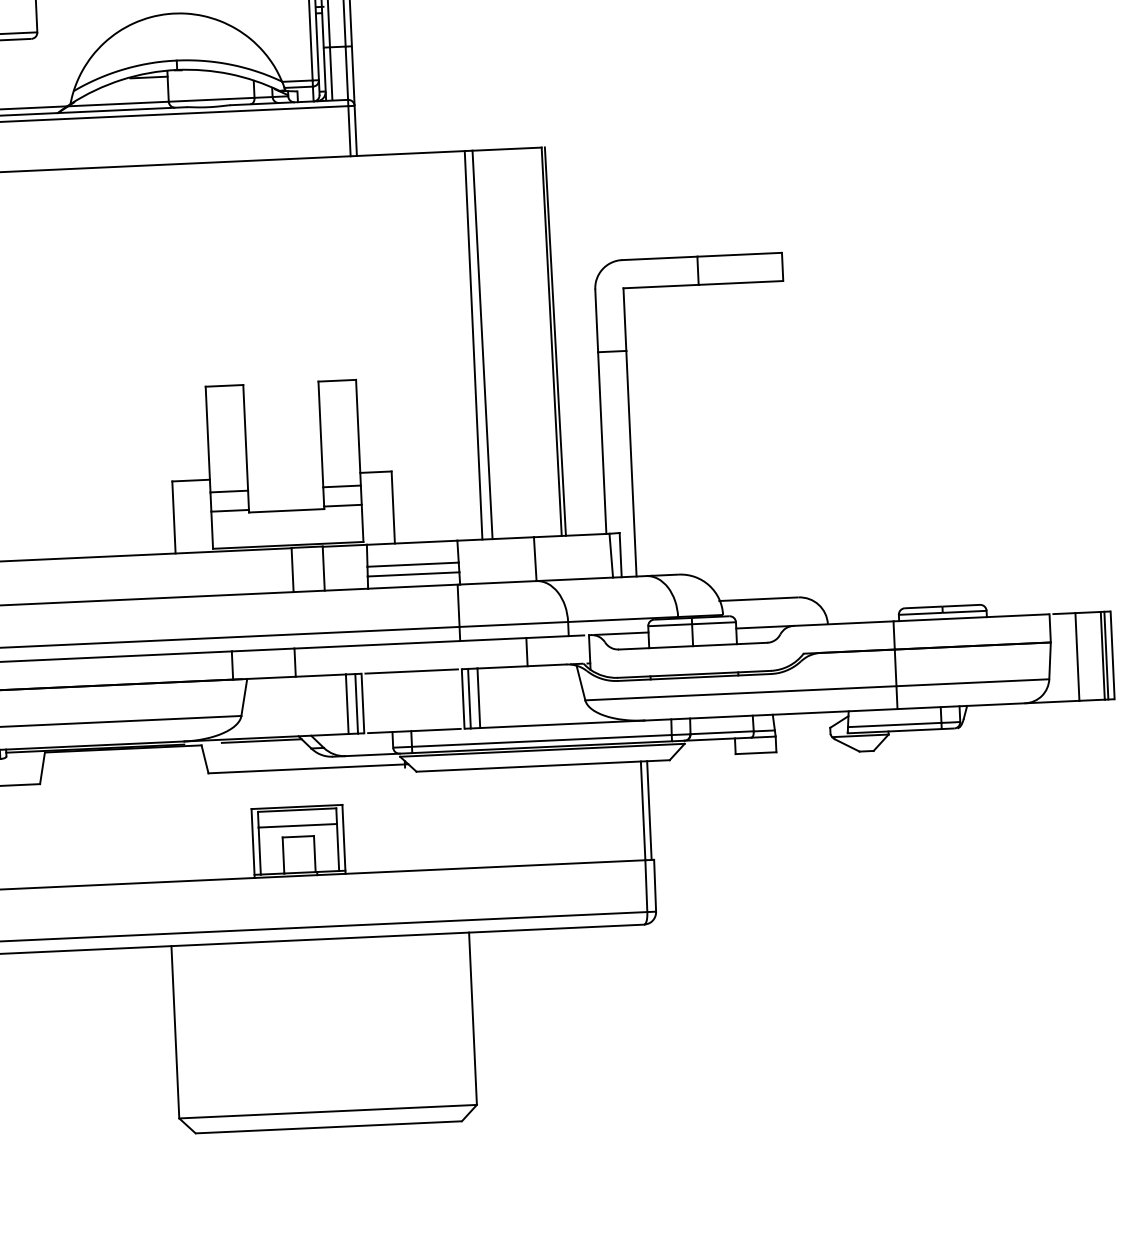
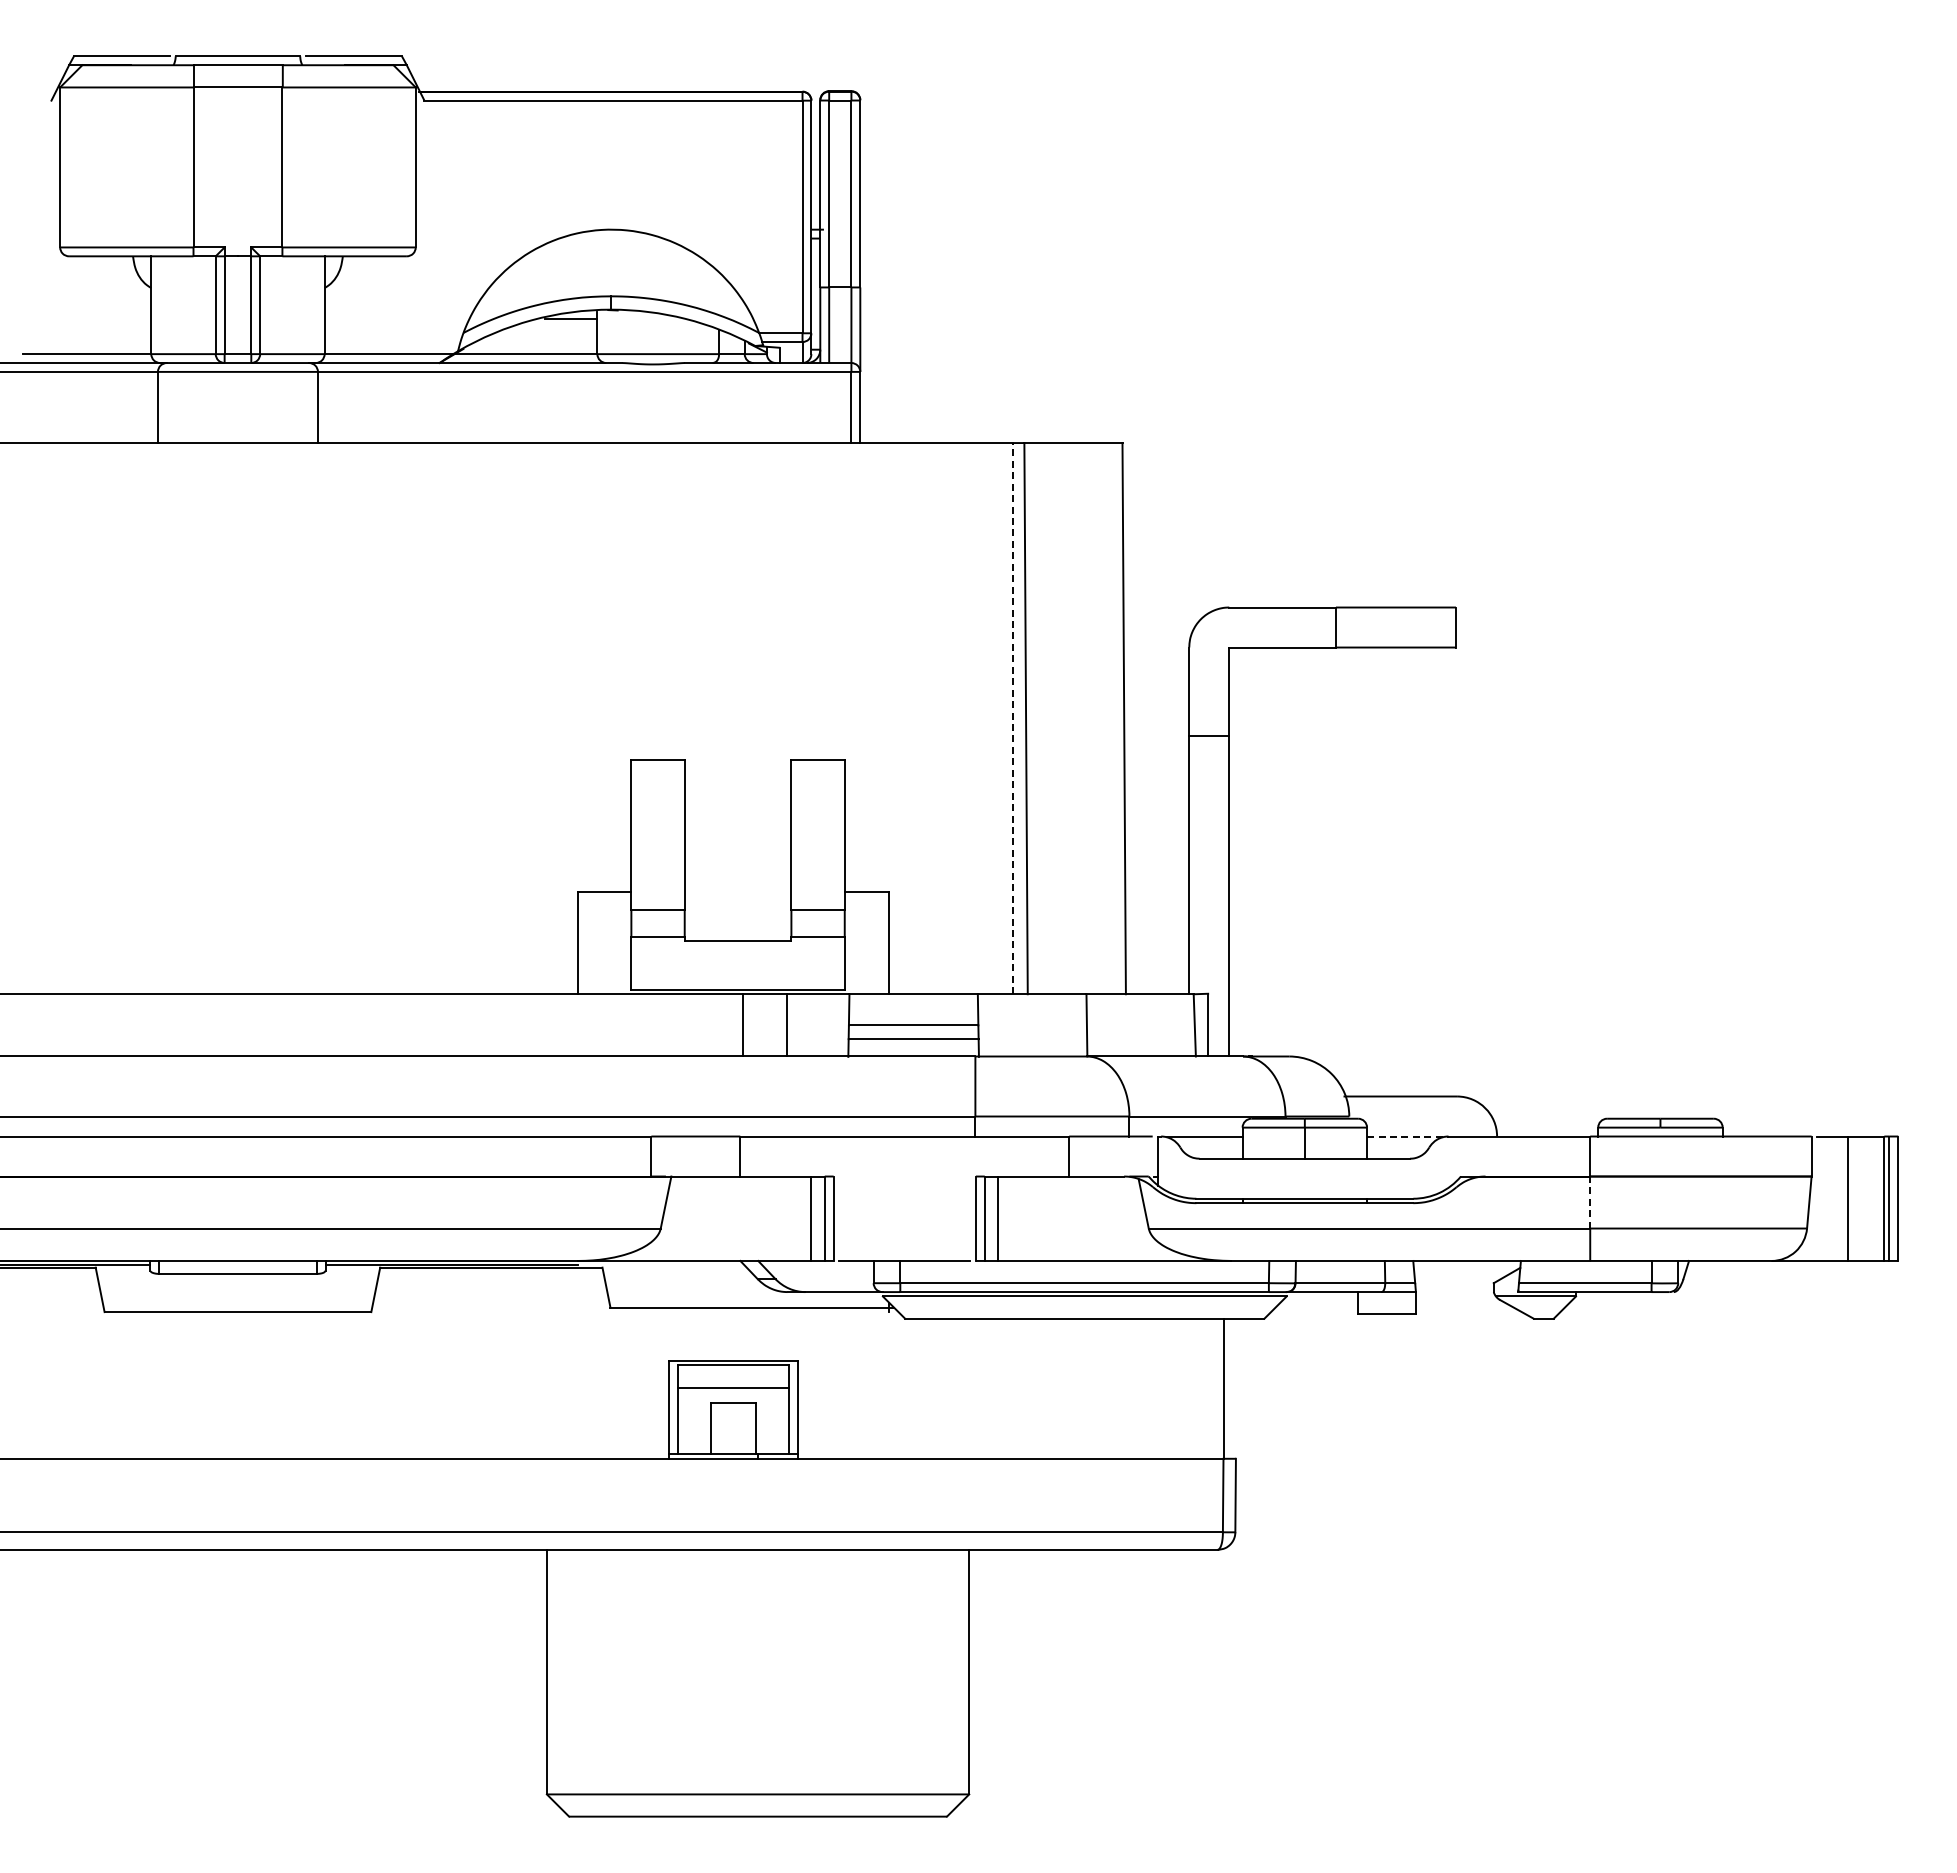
line: (555, 341) -> (1129, 718), removed
line: (473, 345) -> (1013, 718), solid -> dashed
line: (764, 627) -> (1407, 1136), solid -> dashed
line: (895, 667) -> (1590, 1202), solid -> dashed
line: (411, 671) -> (904, 1176), removed
line: (261, 741) -> (687, 1265), removed
line: (649, 810) -> (1232, 1388), removed

